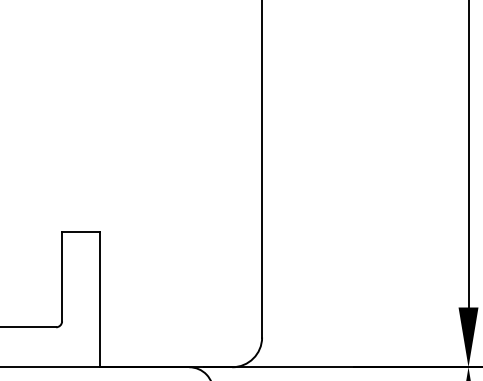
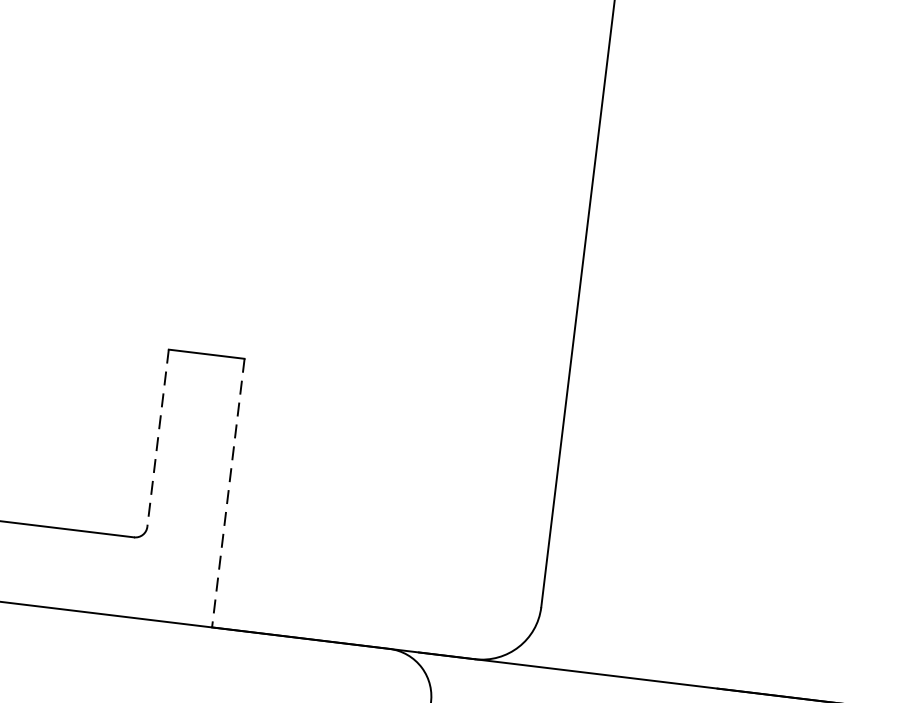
line: (62, 276) -> (158, 437), solid -> dashed
line: (100, 299) -> (228, 492), solid -> dashed

